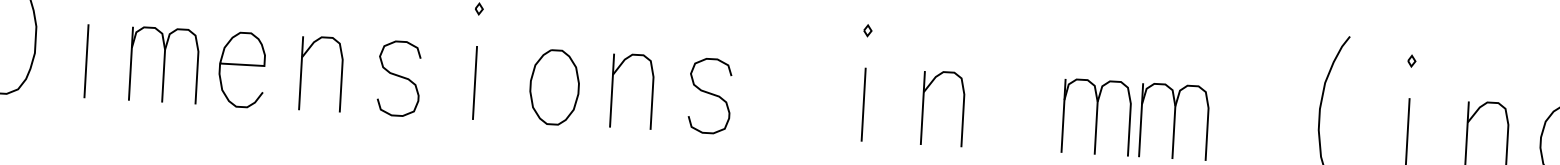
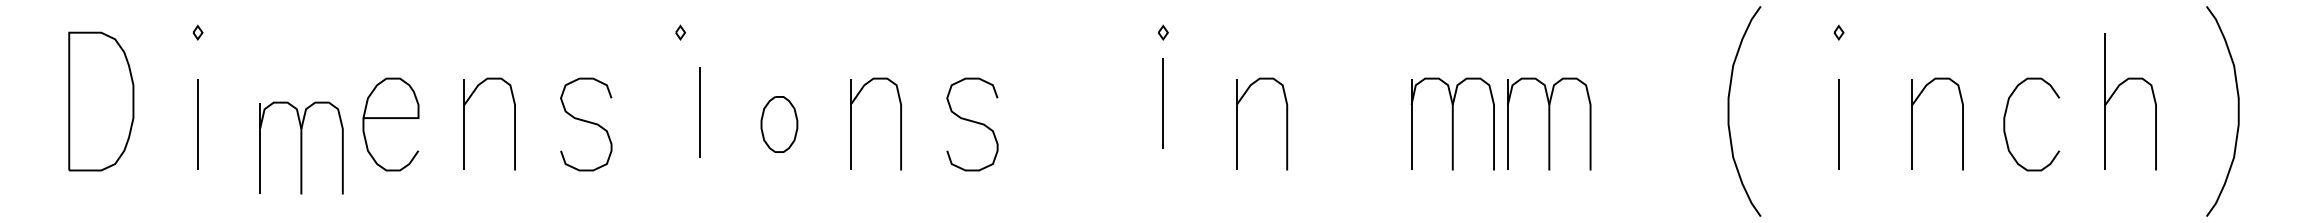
part: (164, 64) -> (301, 147), moved
line: (474, 82) -> (699, 112), moved
part: (554, 87) -> (779, 124), size x0.6
line: (863, 104) -> (1162, 103), moved

